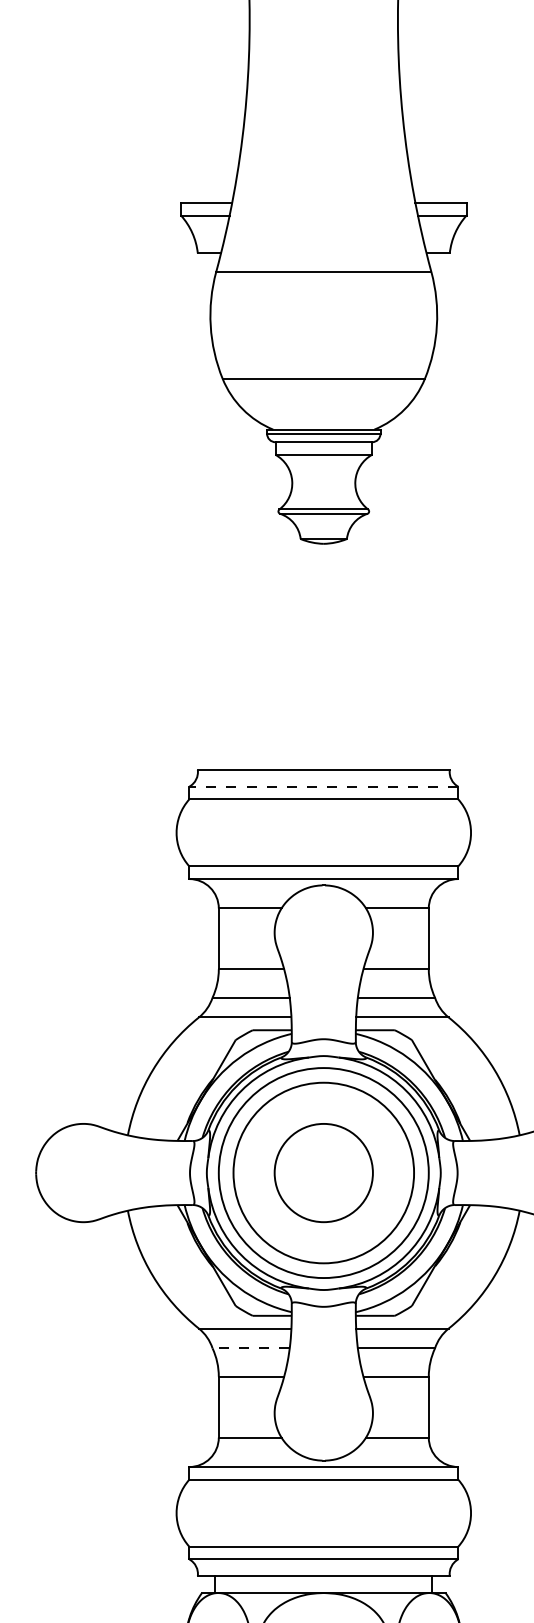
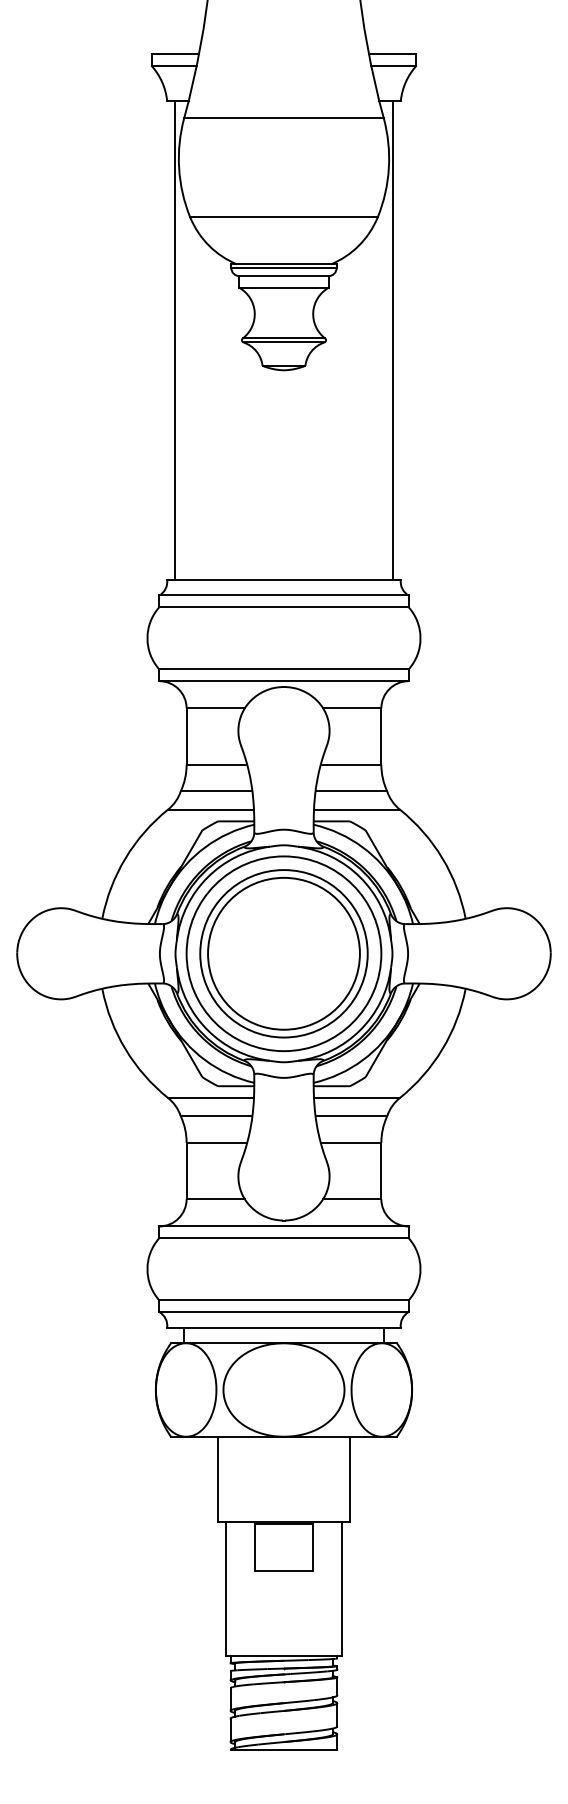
line: (205, 510) -> (174, 339), added
line: (441, 510) -> (393, 339), added
line: (324, 786) -> (284, 595), dashed -> solid
circle: (323, 1172) -> (283, 953), size x1.67
line: (251, 1348) -> (216, 1116), dashed -> solid

